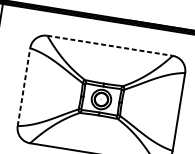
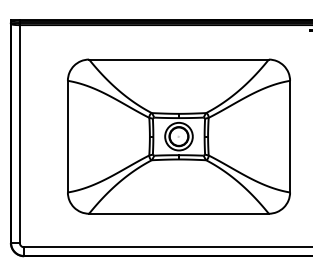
line: (109, 45) -> (178, 59), dashed -> solid
line: (23, 86) -> (67, 136), dashed -> solid

